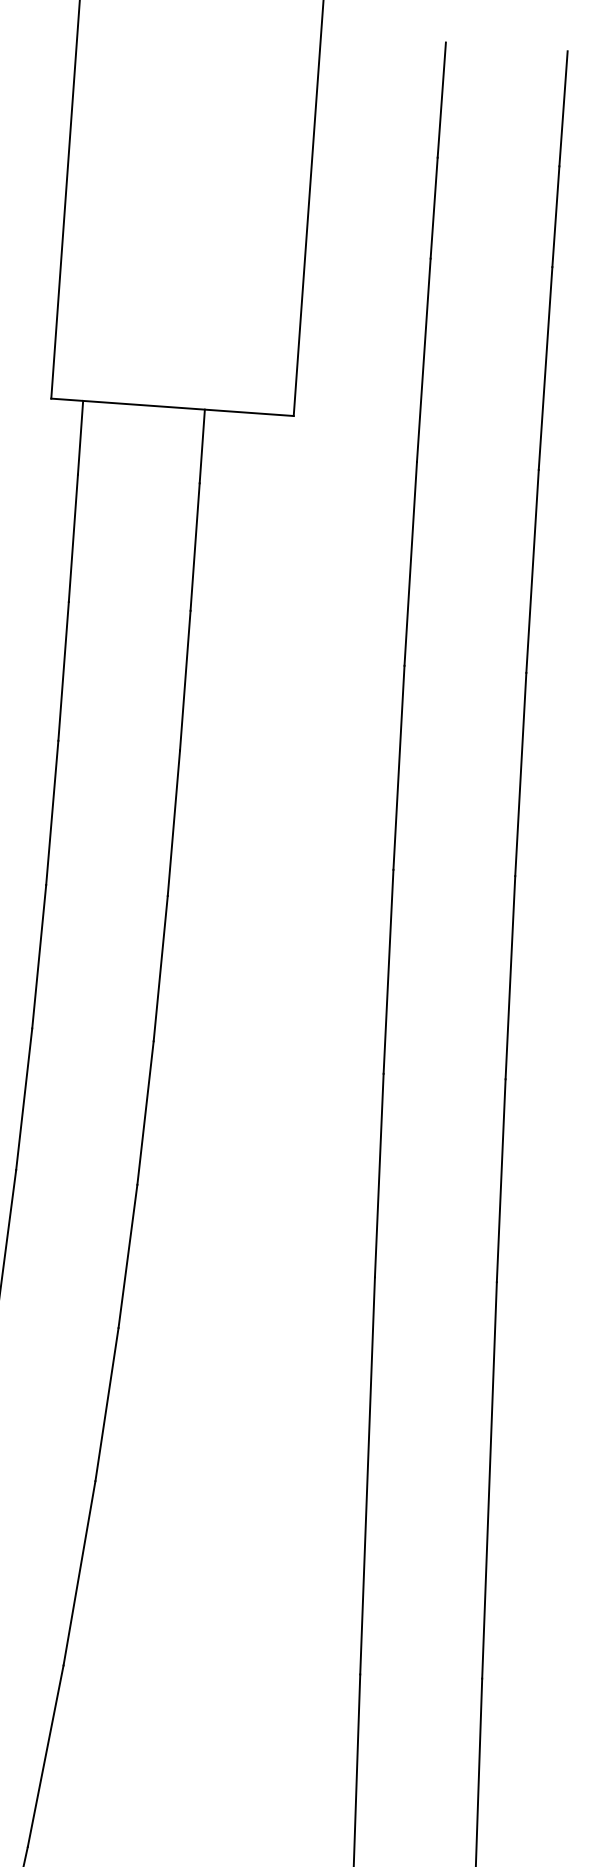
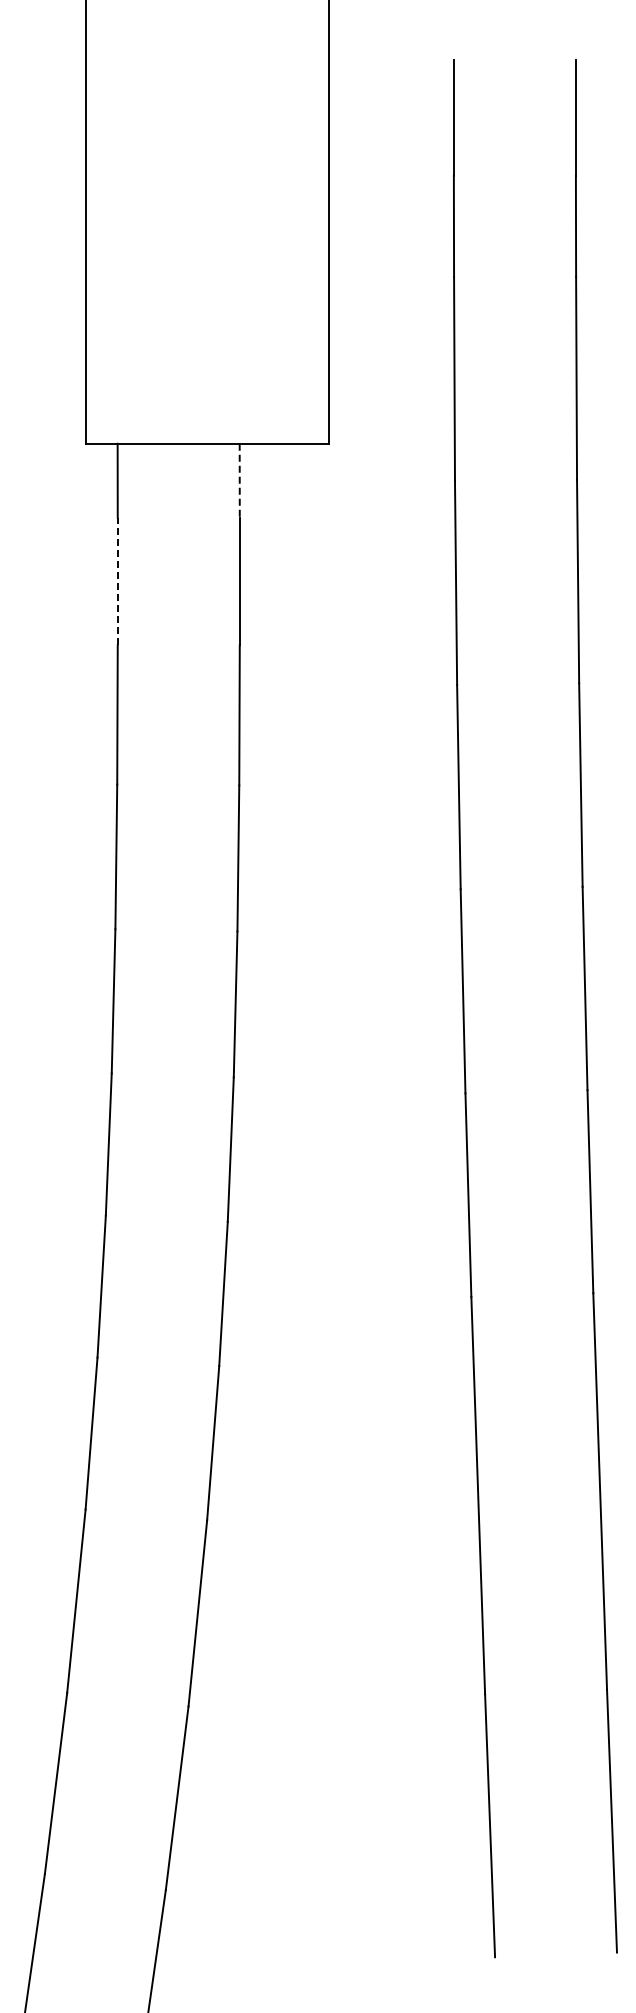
line: (202, 446) -> (239, 480), solid -> dashed
line: (73, 538) -> (117, 581), solid -> dashed

